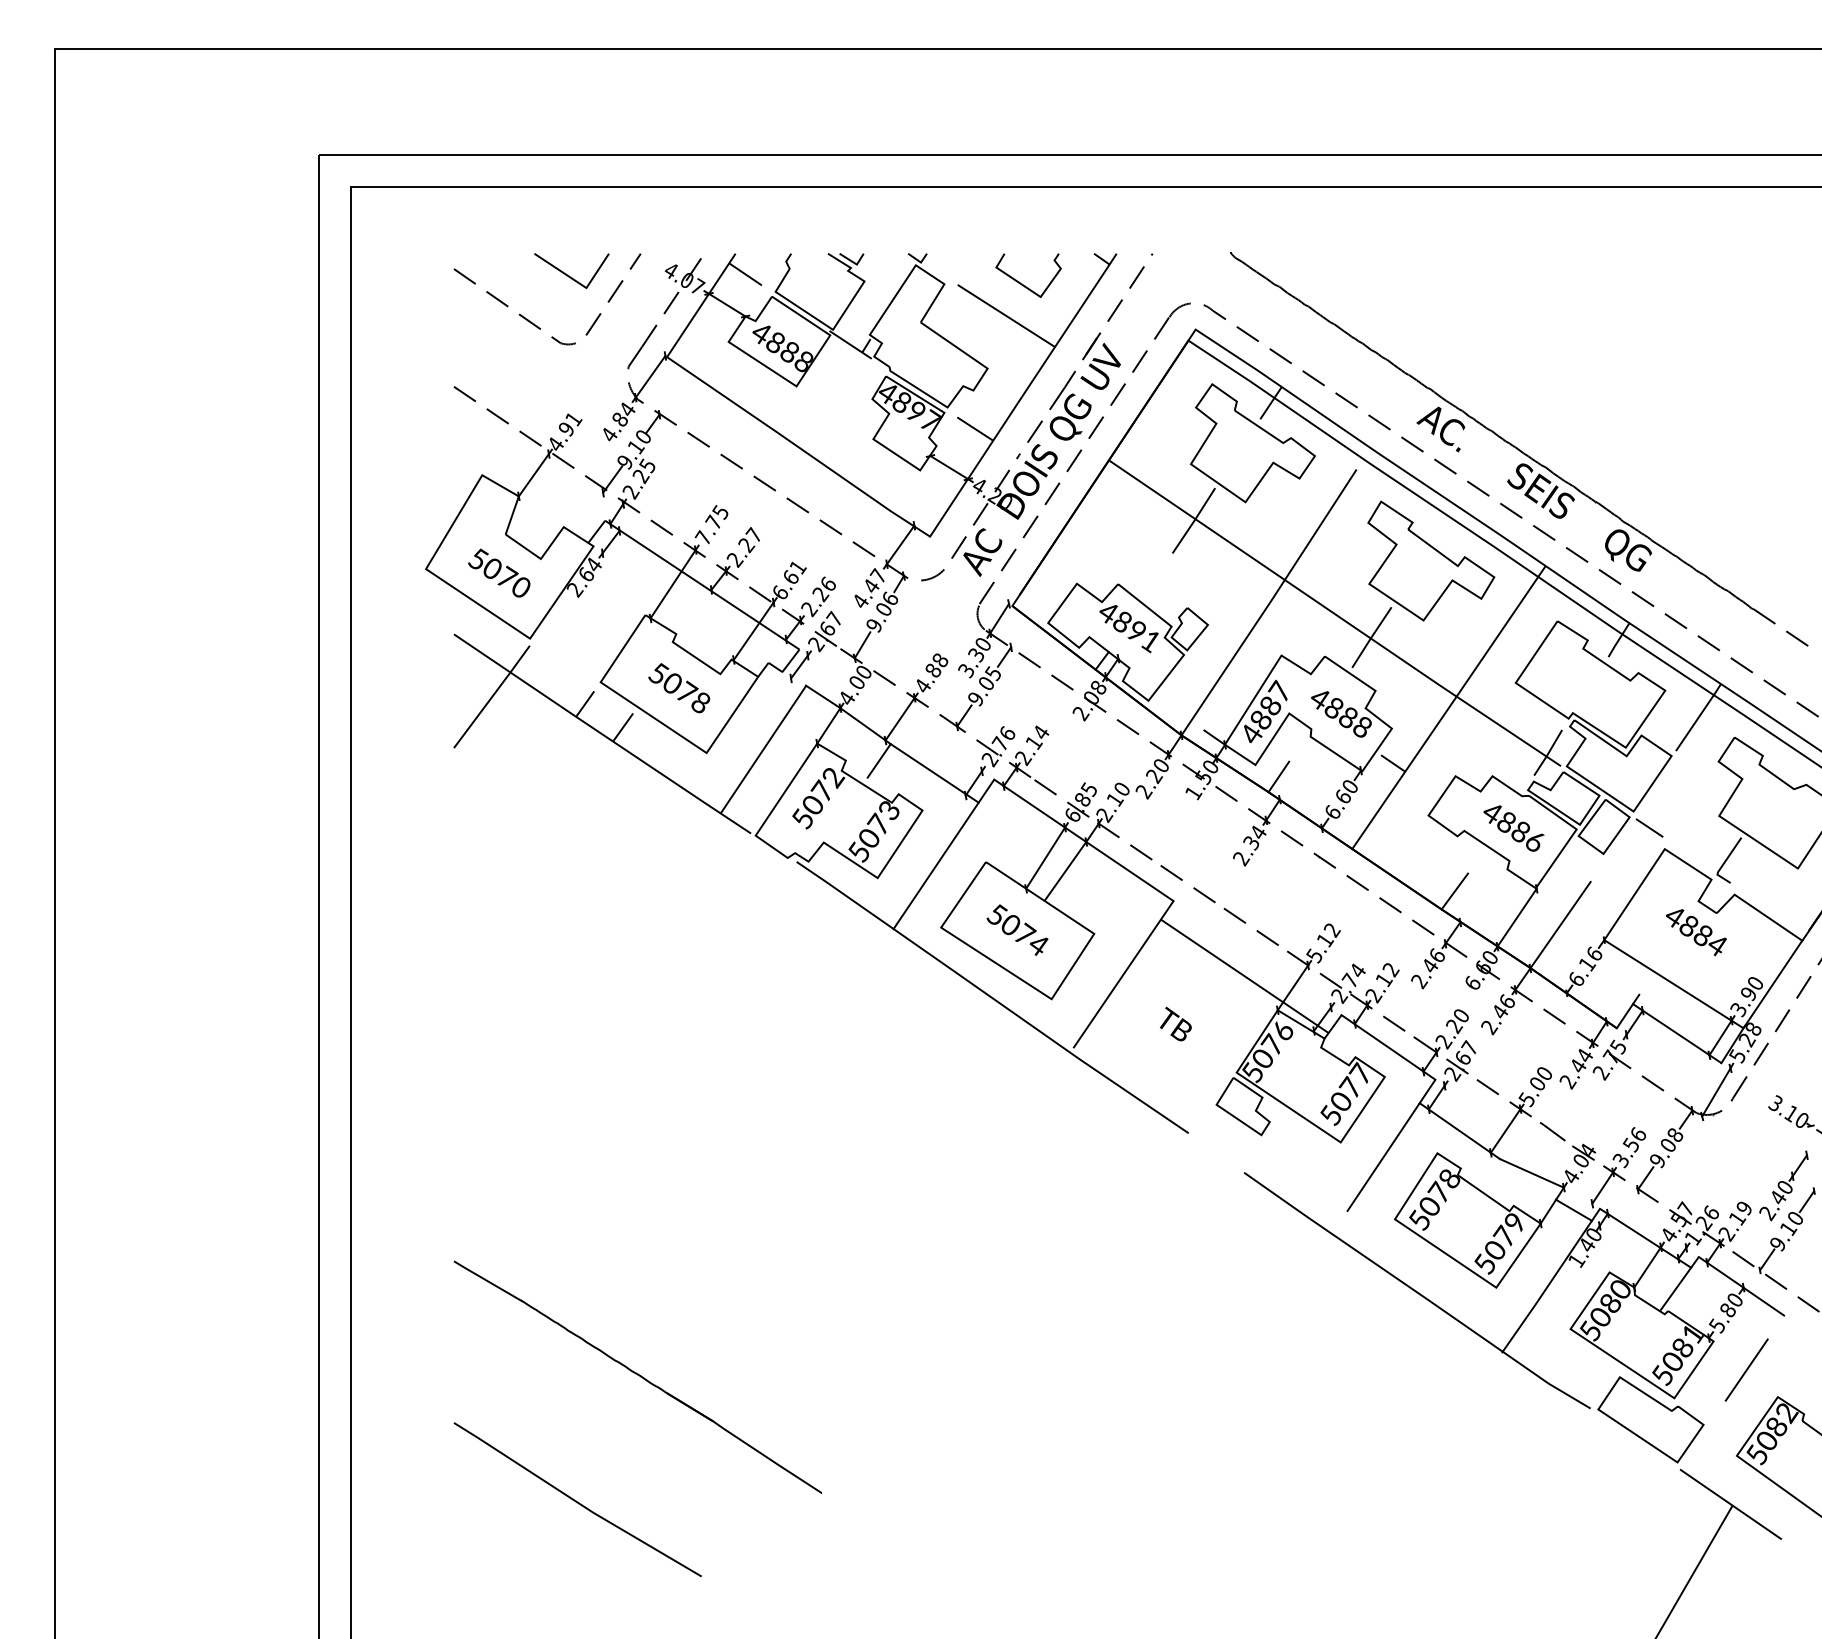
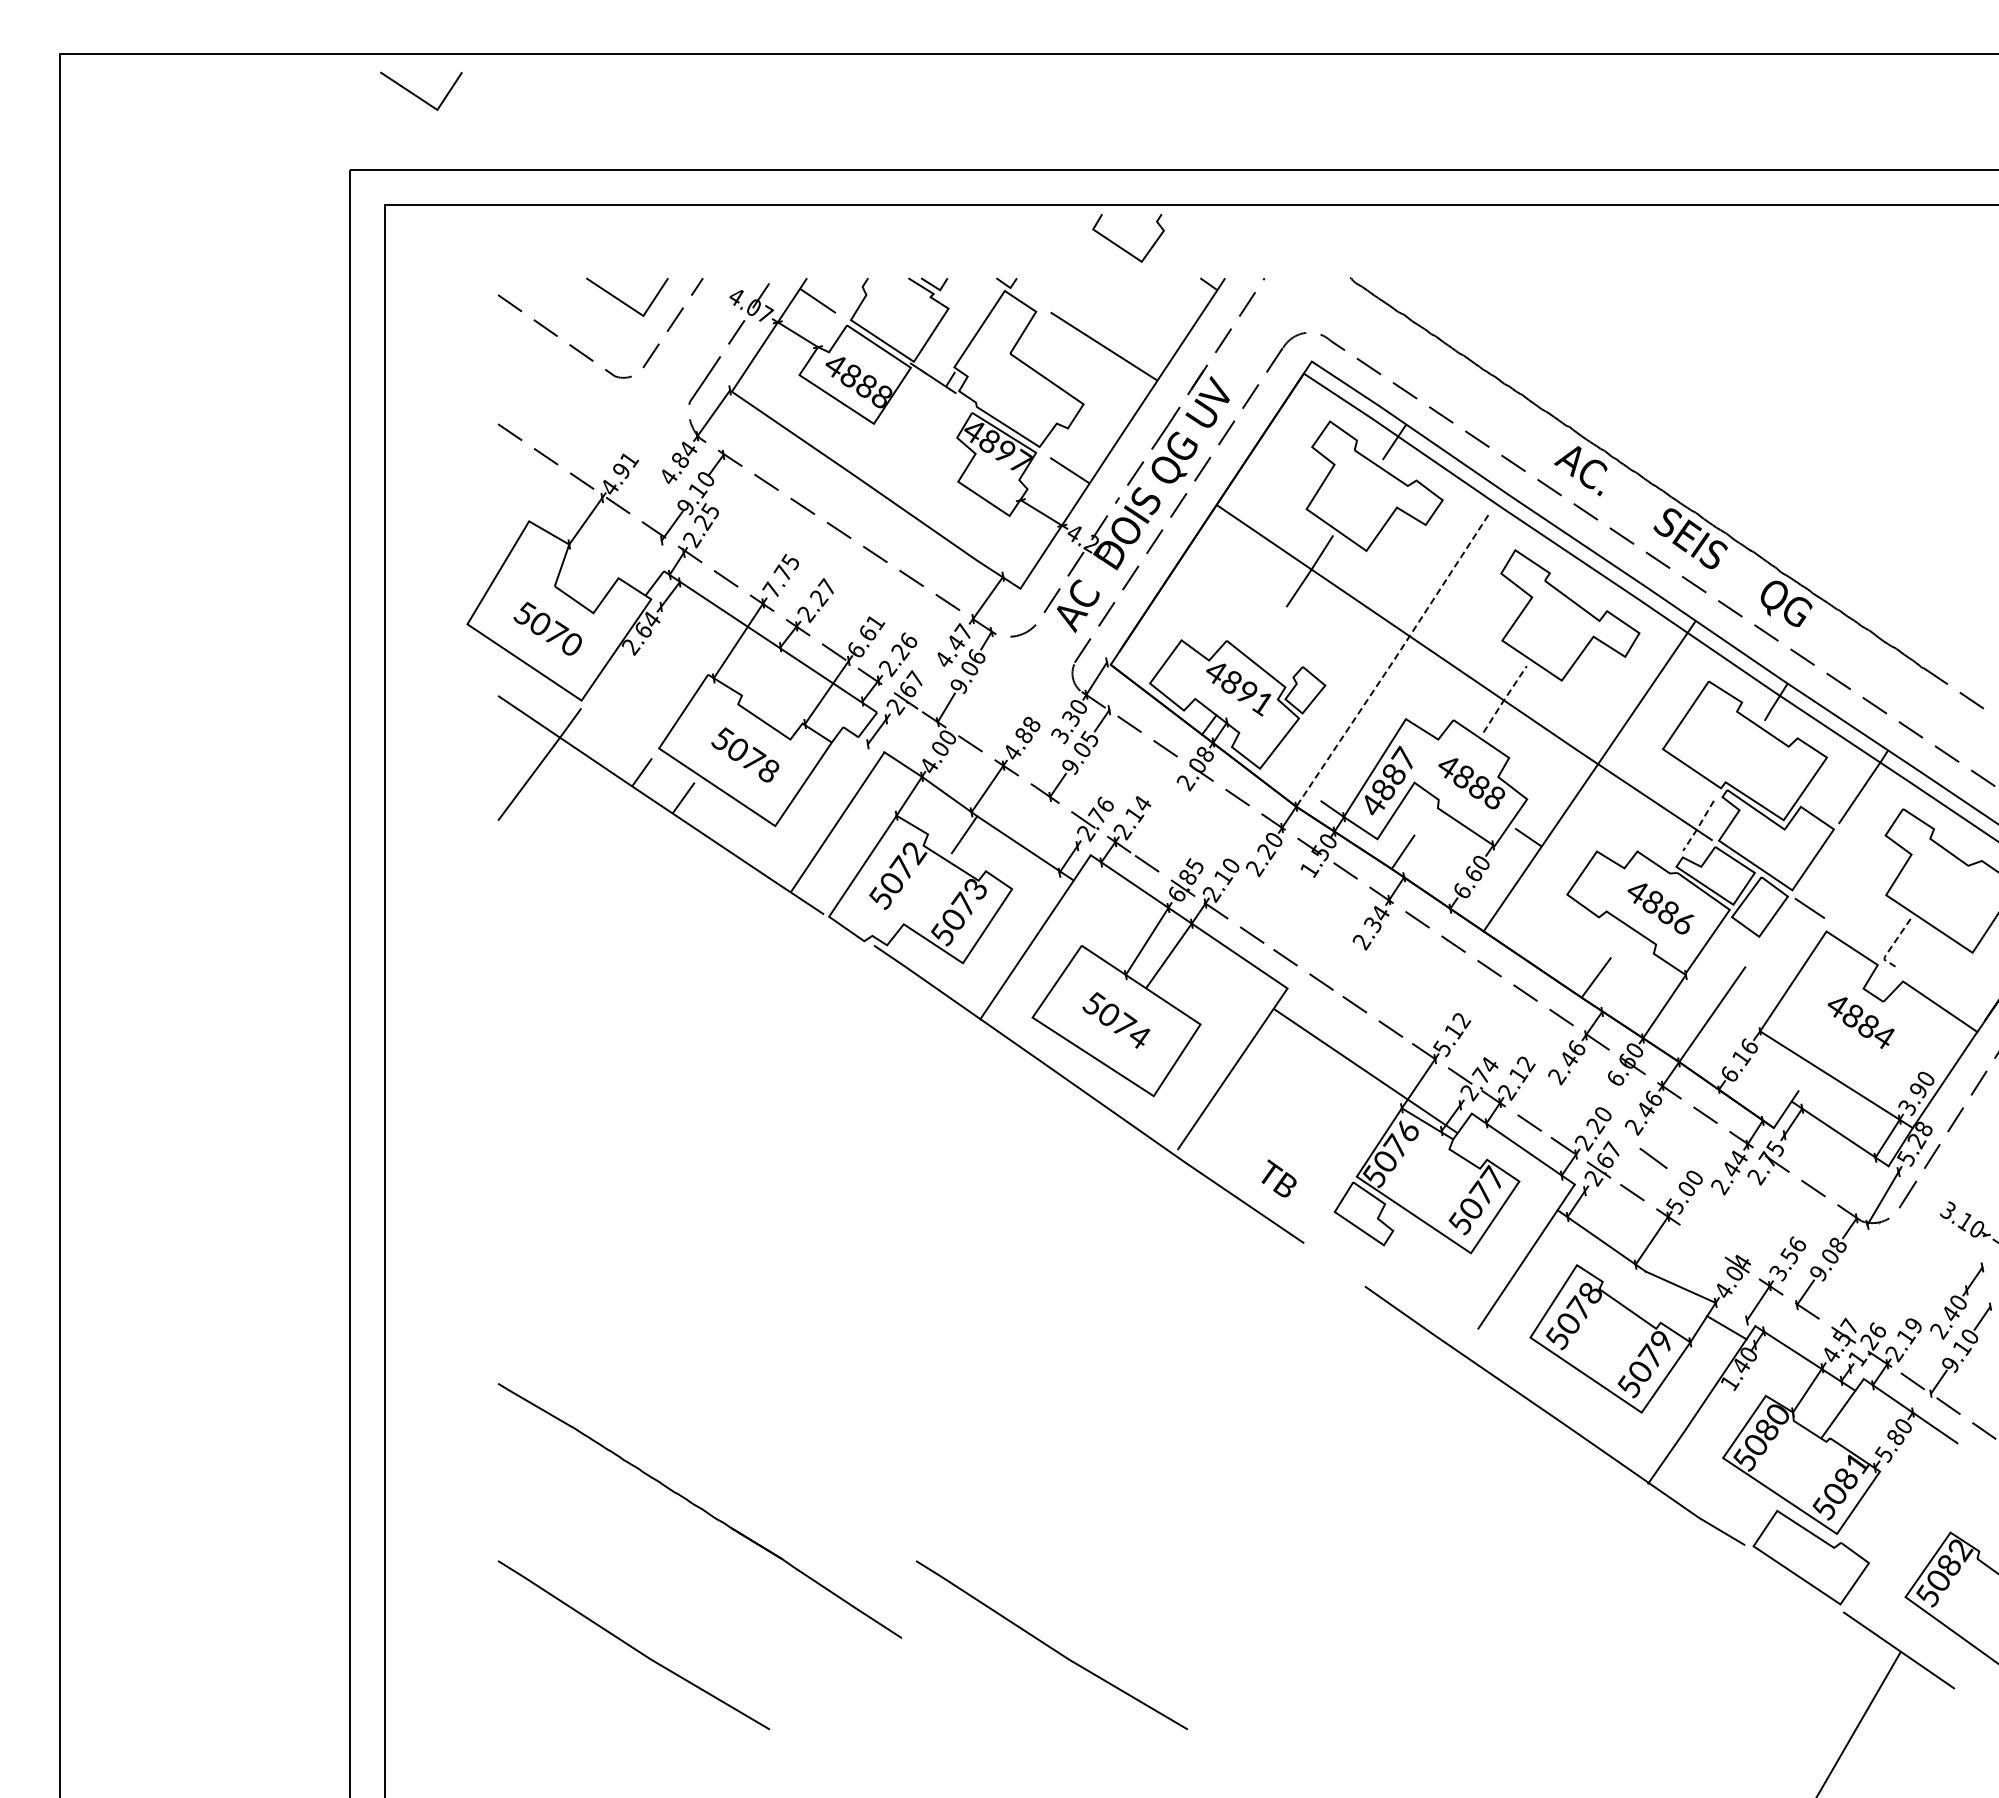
line: (380, 87) -> (417, 95), added
curve: (1023, 283) -> (1122, 247), moved
line: (1270, 603) -> (1393, 661), solid -> dashed
line: (1371, 637) -> (1504, 699), solid -> dashed
line: (1548, 753) -> (1698, 826), solid -> dashed
line: (1724, 863) -> (1891, 947), solid -> dashed
text: (1175, 1024) -> (1278, 1178), moved
line: (1552, 1131) -> (1653, 1158), moved
line: (1746, 1369) -> (1916, 1502), removed
line: (957, 1500) -> (1050, 1646), added

